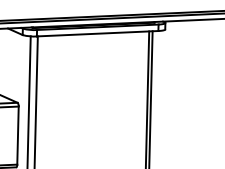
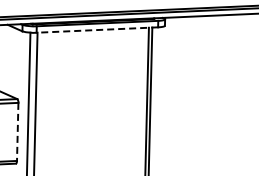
line: (97, 34) -> (97, 30), solid -> dashed
line: (17, 136) -> (17, 132), solid -> dashed

